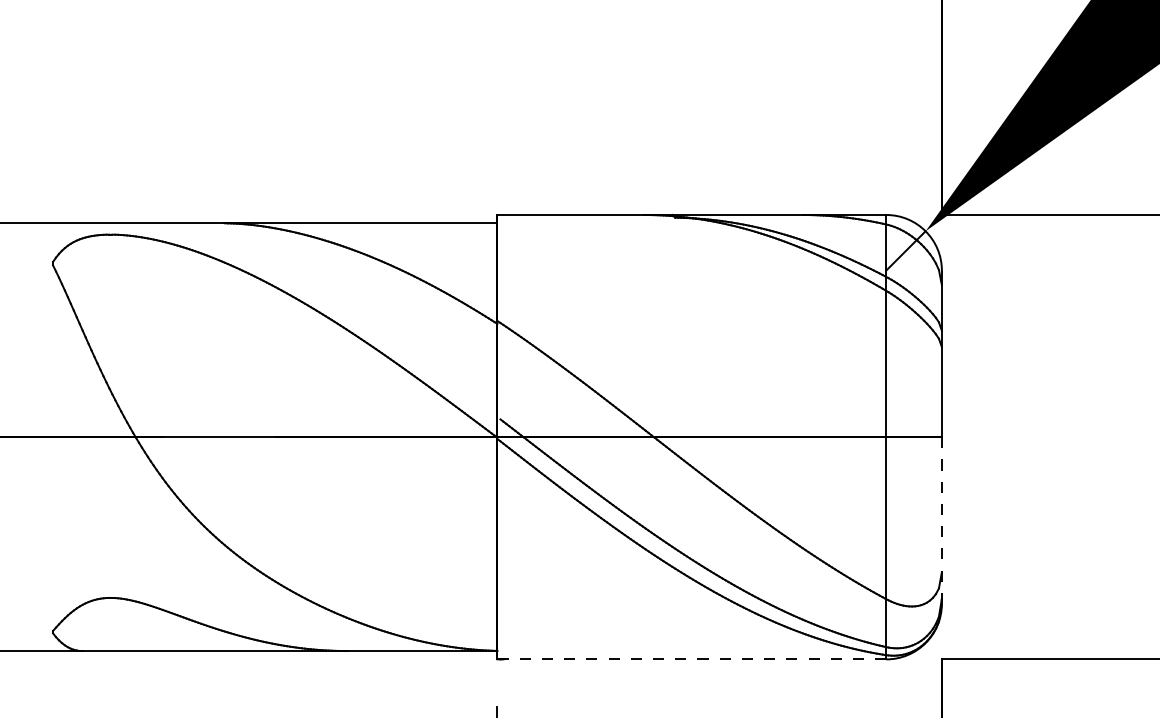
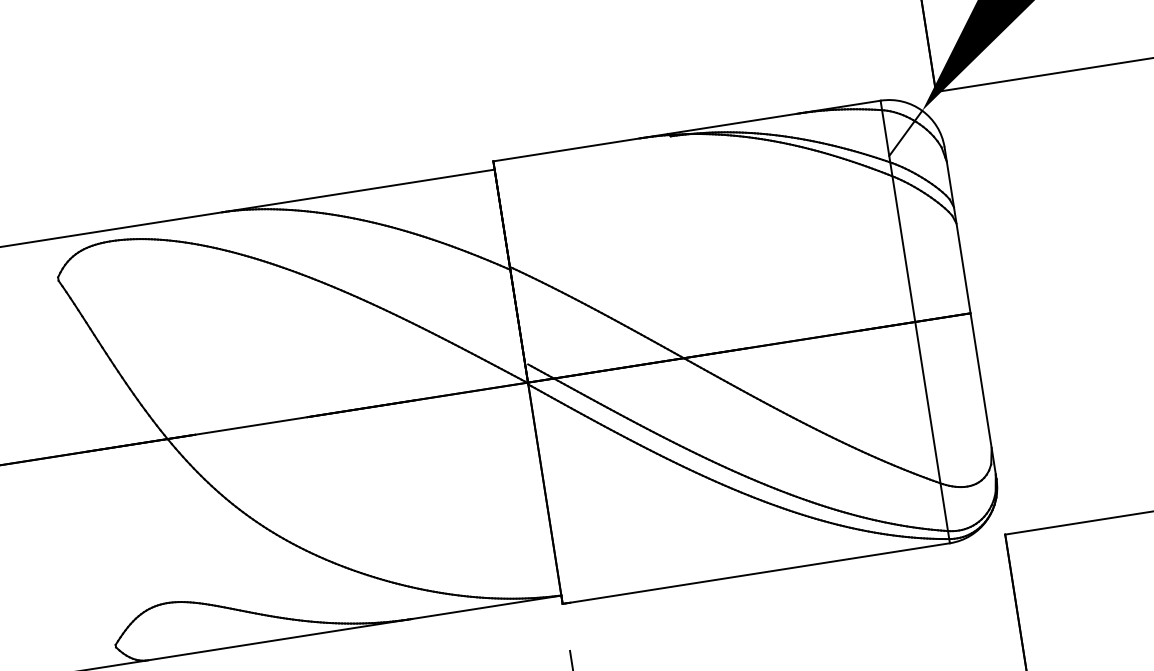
line: (941, 520) -> (983, 396), dashed -> solid
line: (692, 659) -> (756, 573), dashed -> solid

